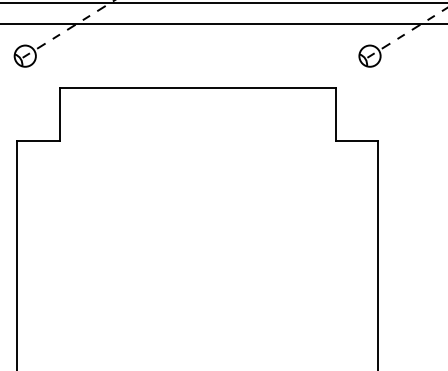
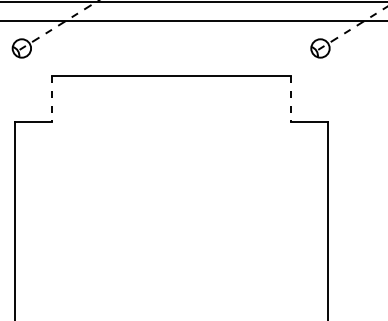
line: (59, 115) -> (51, 99), solid -> dashed
line: (335, 115) -> (290, 99), solid -> dashed

